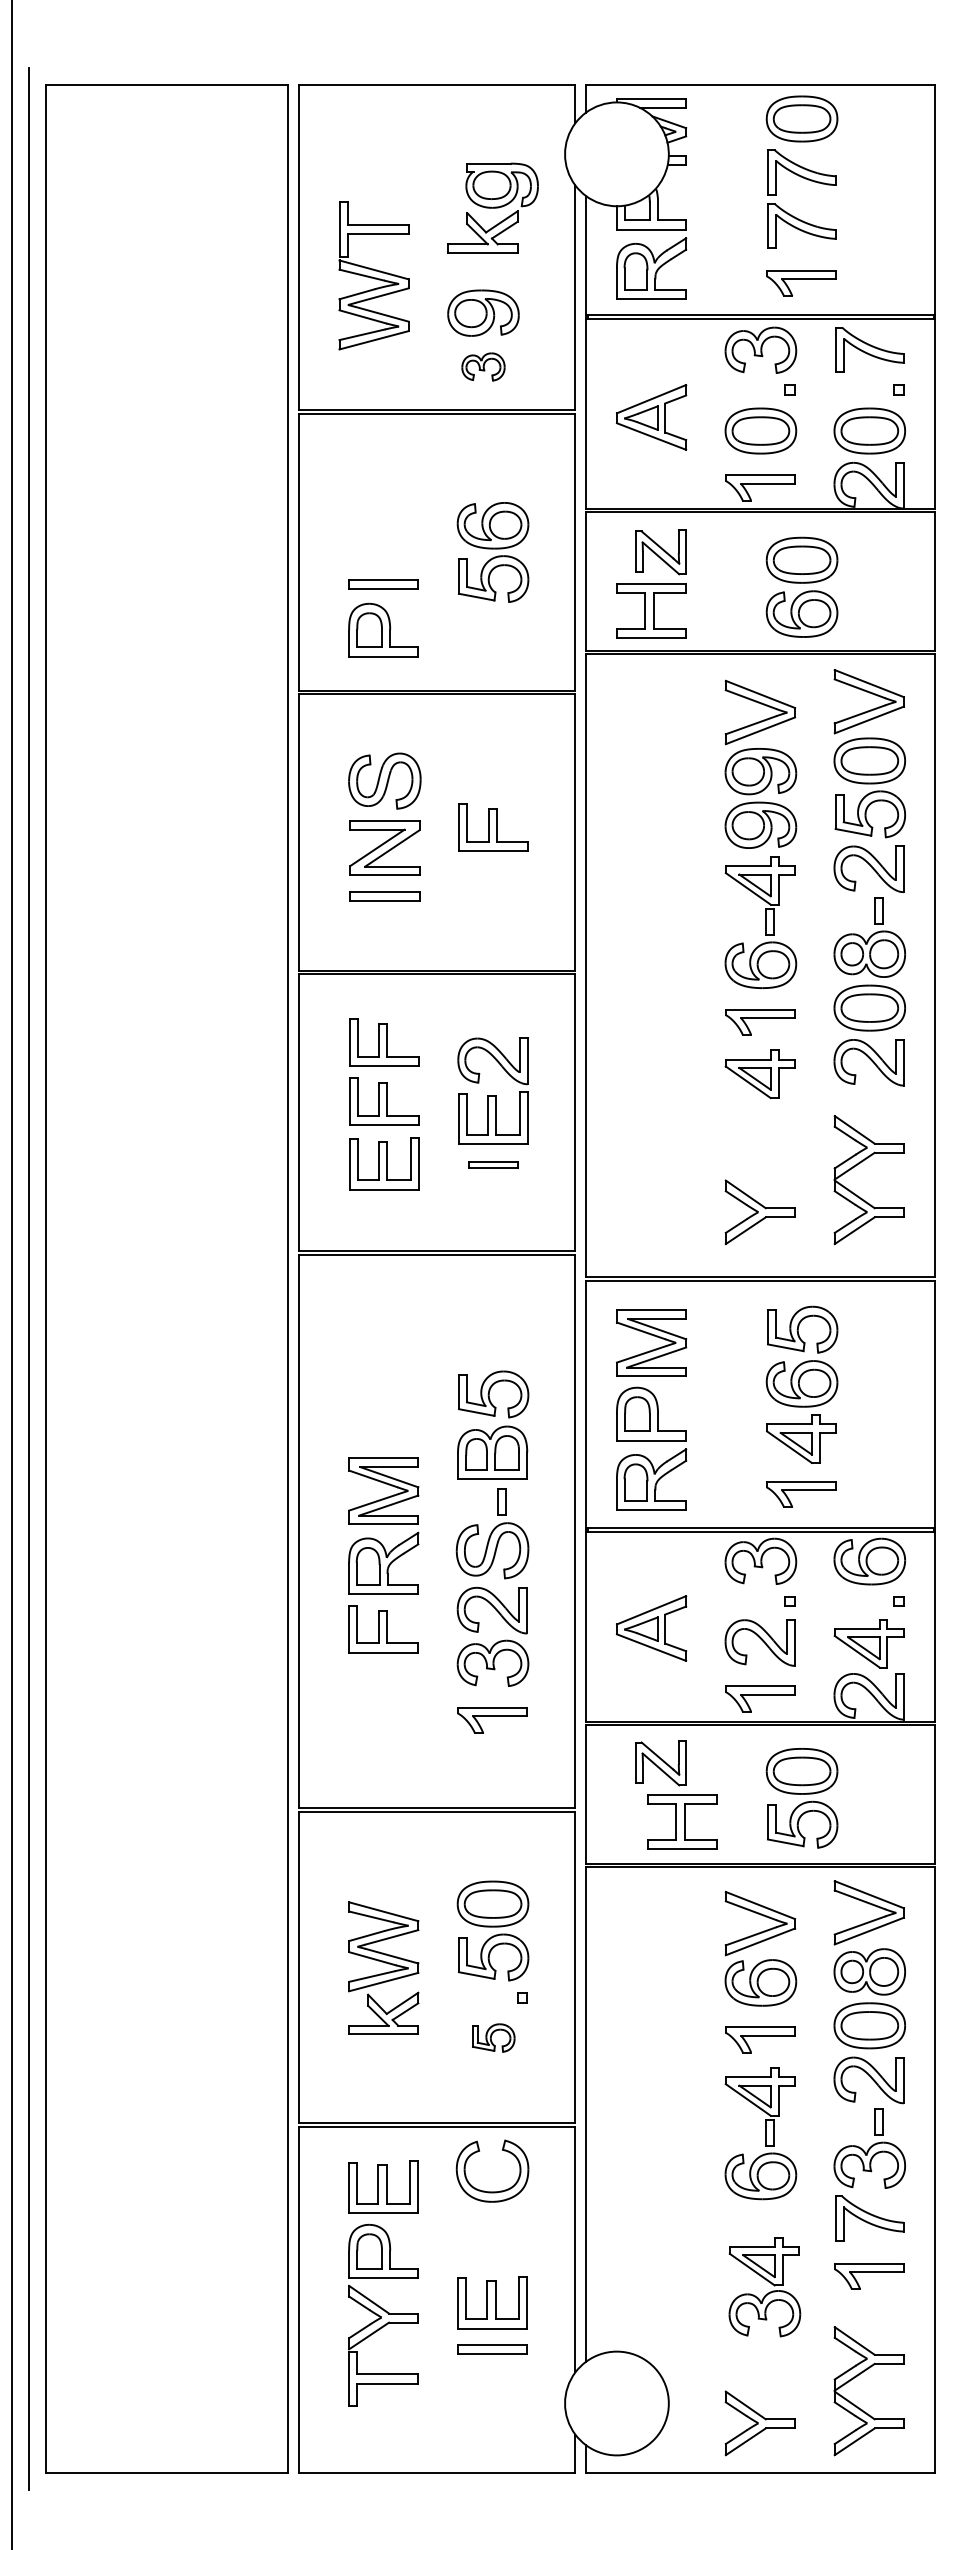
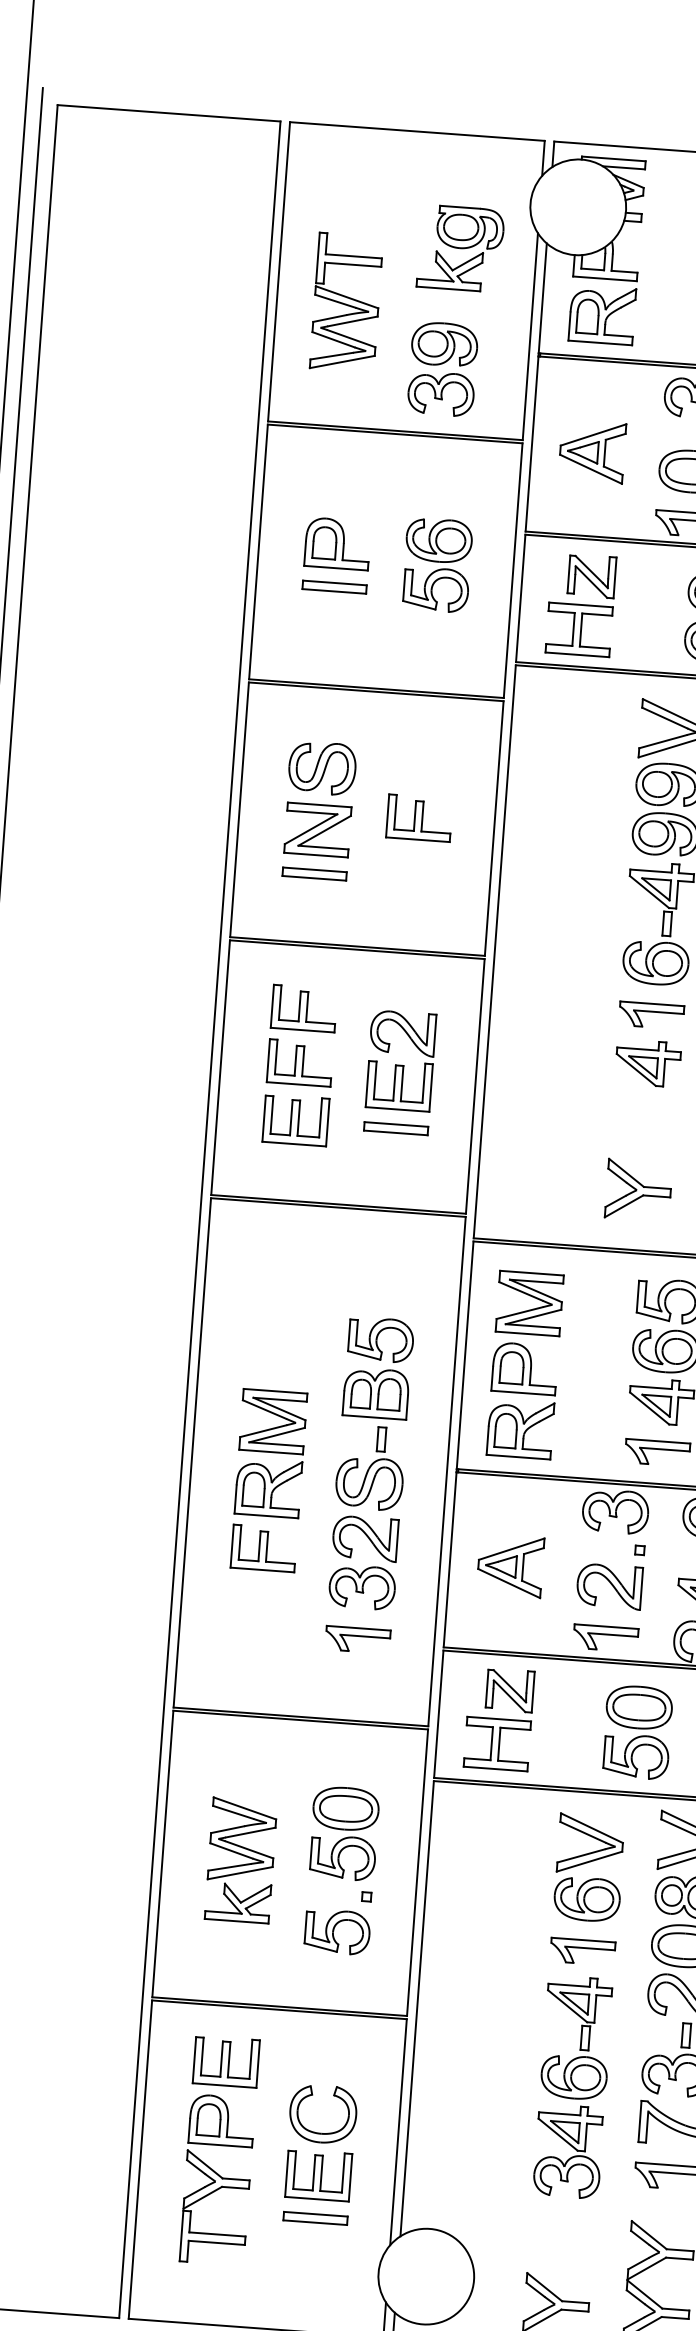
part: (483, 366) -> (441, 393), size x1.67
part: (383, 629) -> (337, 543), moved
part: (493, 1164) -> (396, 1128), size x1.43
part: (682, 1821) -> (497, 1743), moved
part: (493, 2037) -> (337, 1931), size x1.67
part: (492, 2191) -> (321, 2132), moved
part: (766, 2293) -> (569, 2157), moved

